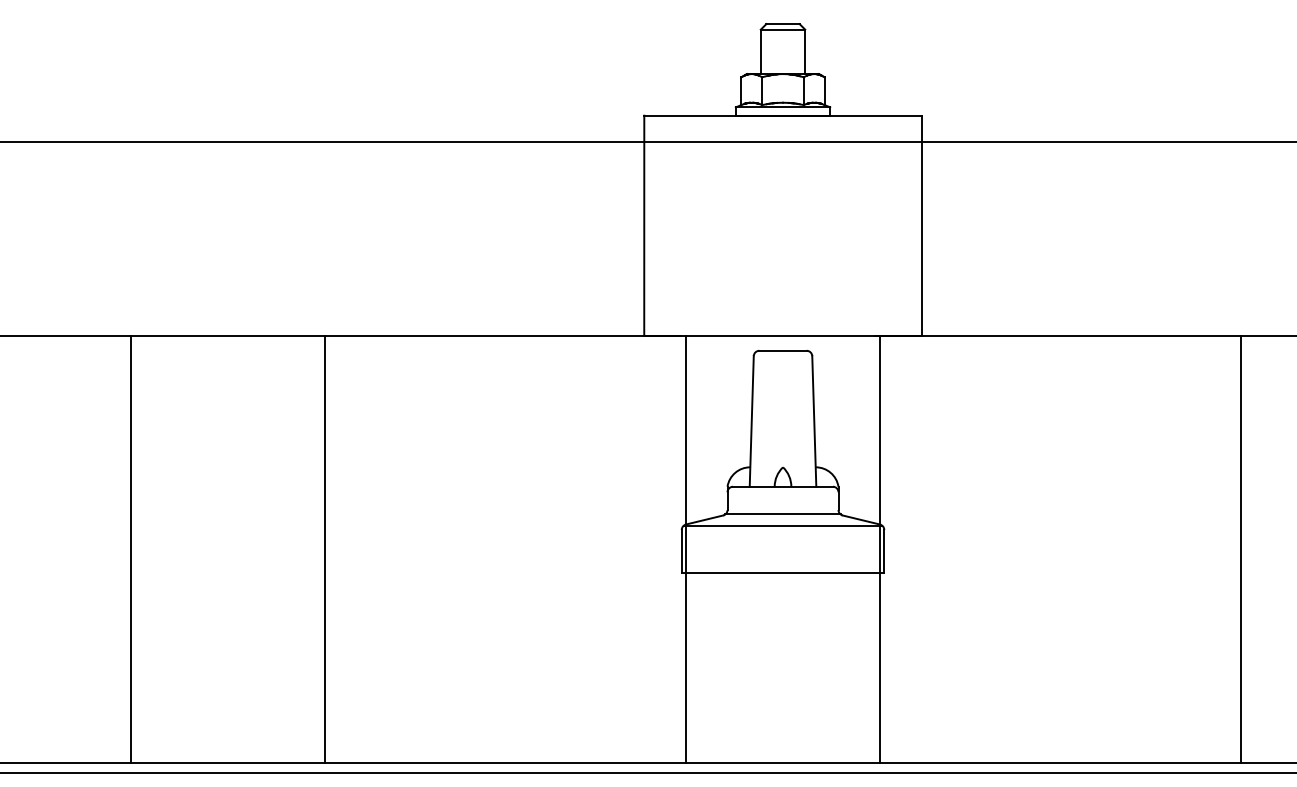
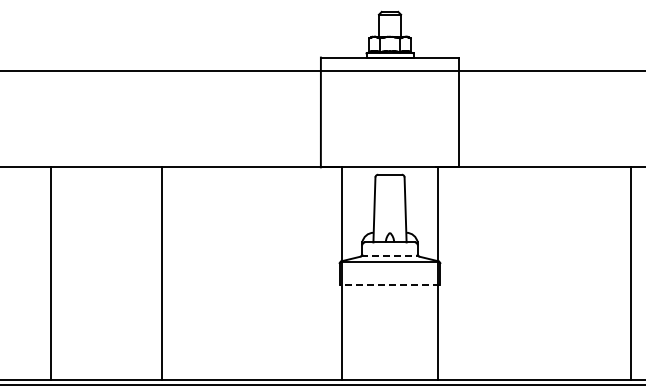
line: (783, 514) -> (390, 256), solid -> dashed
line: (131, 549) -> (51, 273), moved
line: (1241, 549) -> (631, 273), moved
line: (781, 573) -> (389, 285), solid -> dashed

